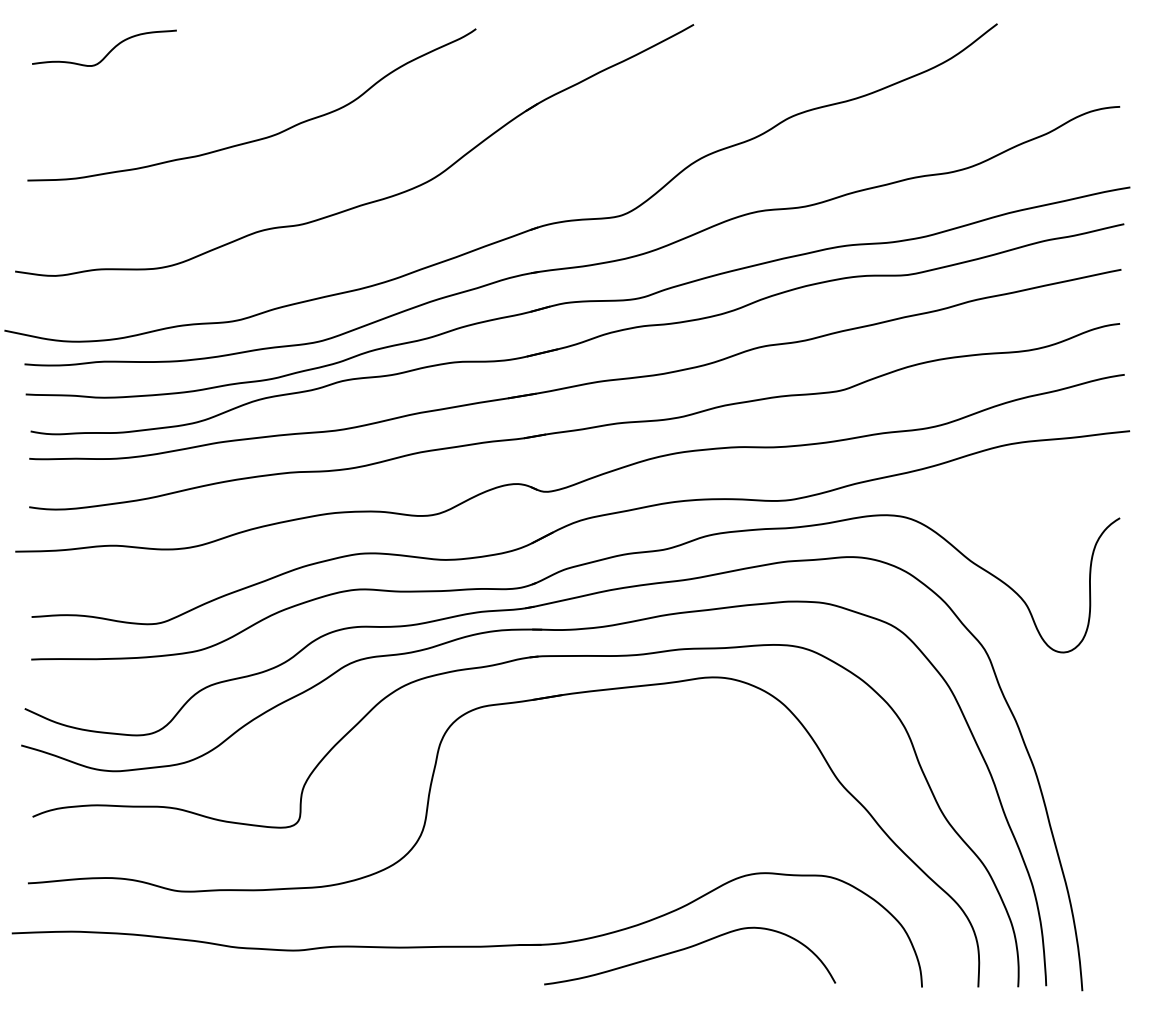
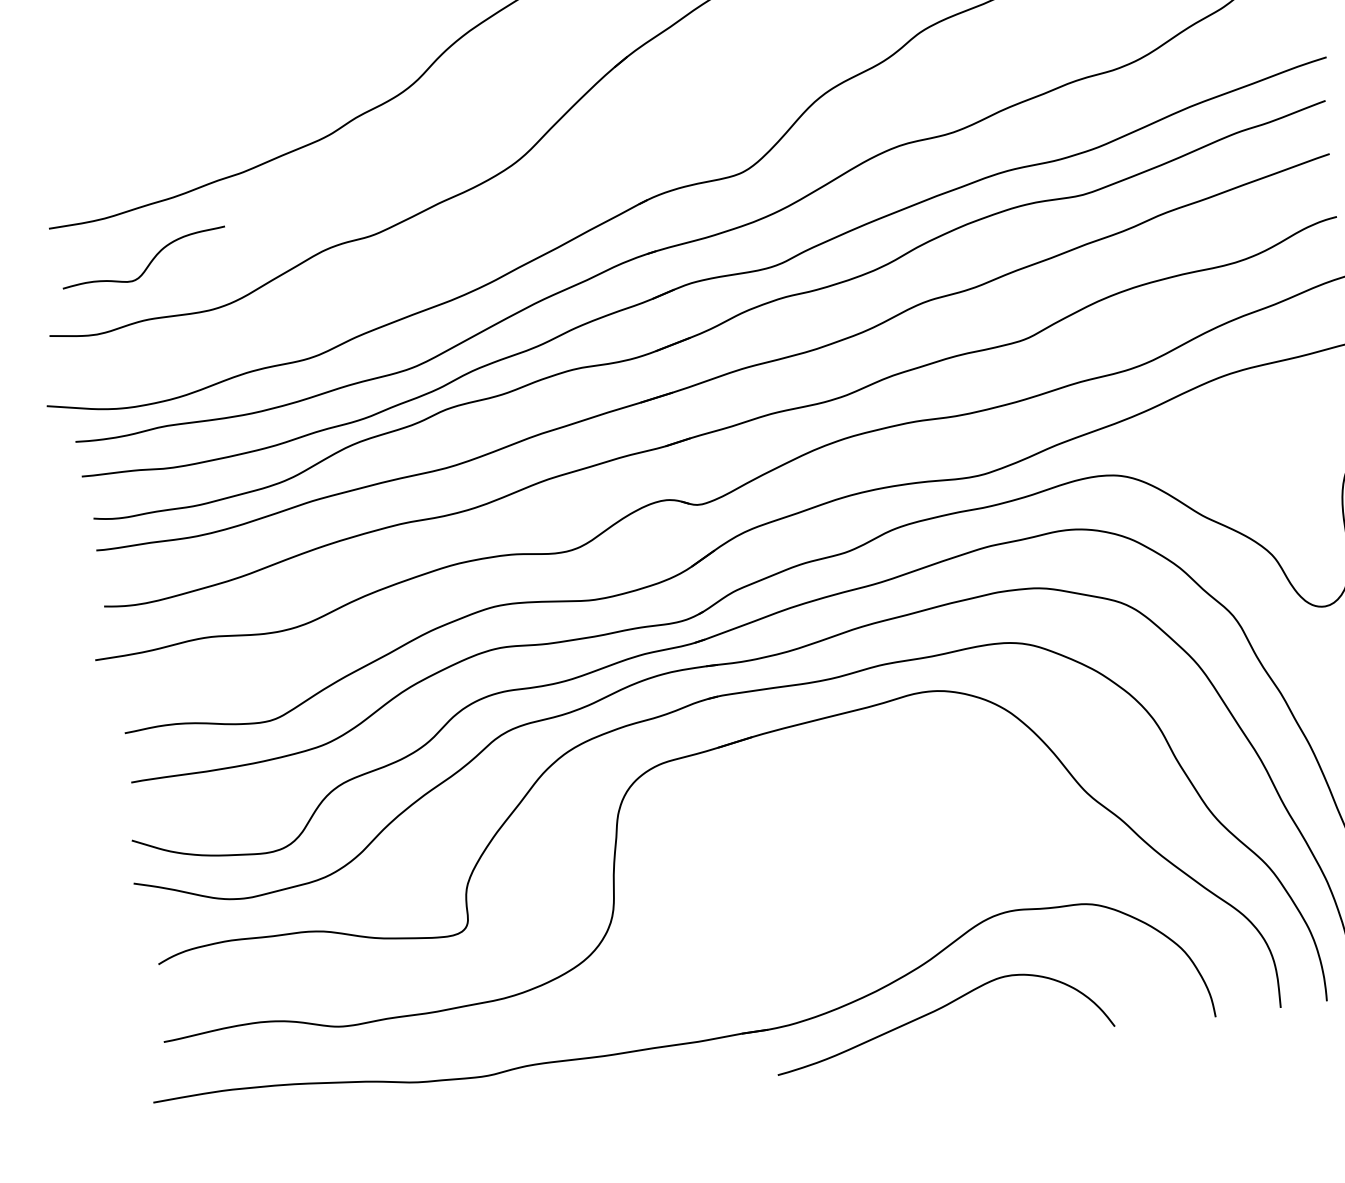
curve: (109, 51) -> (150, 261), moved

